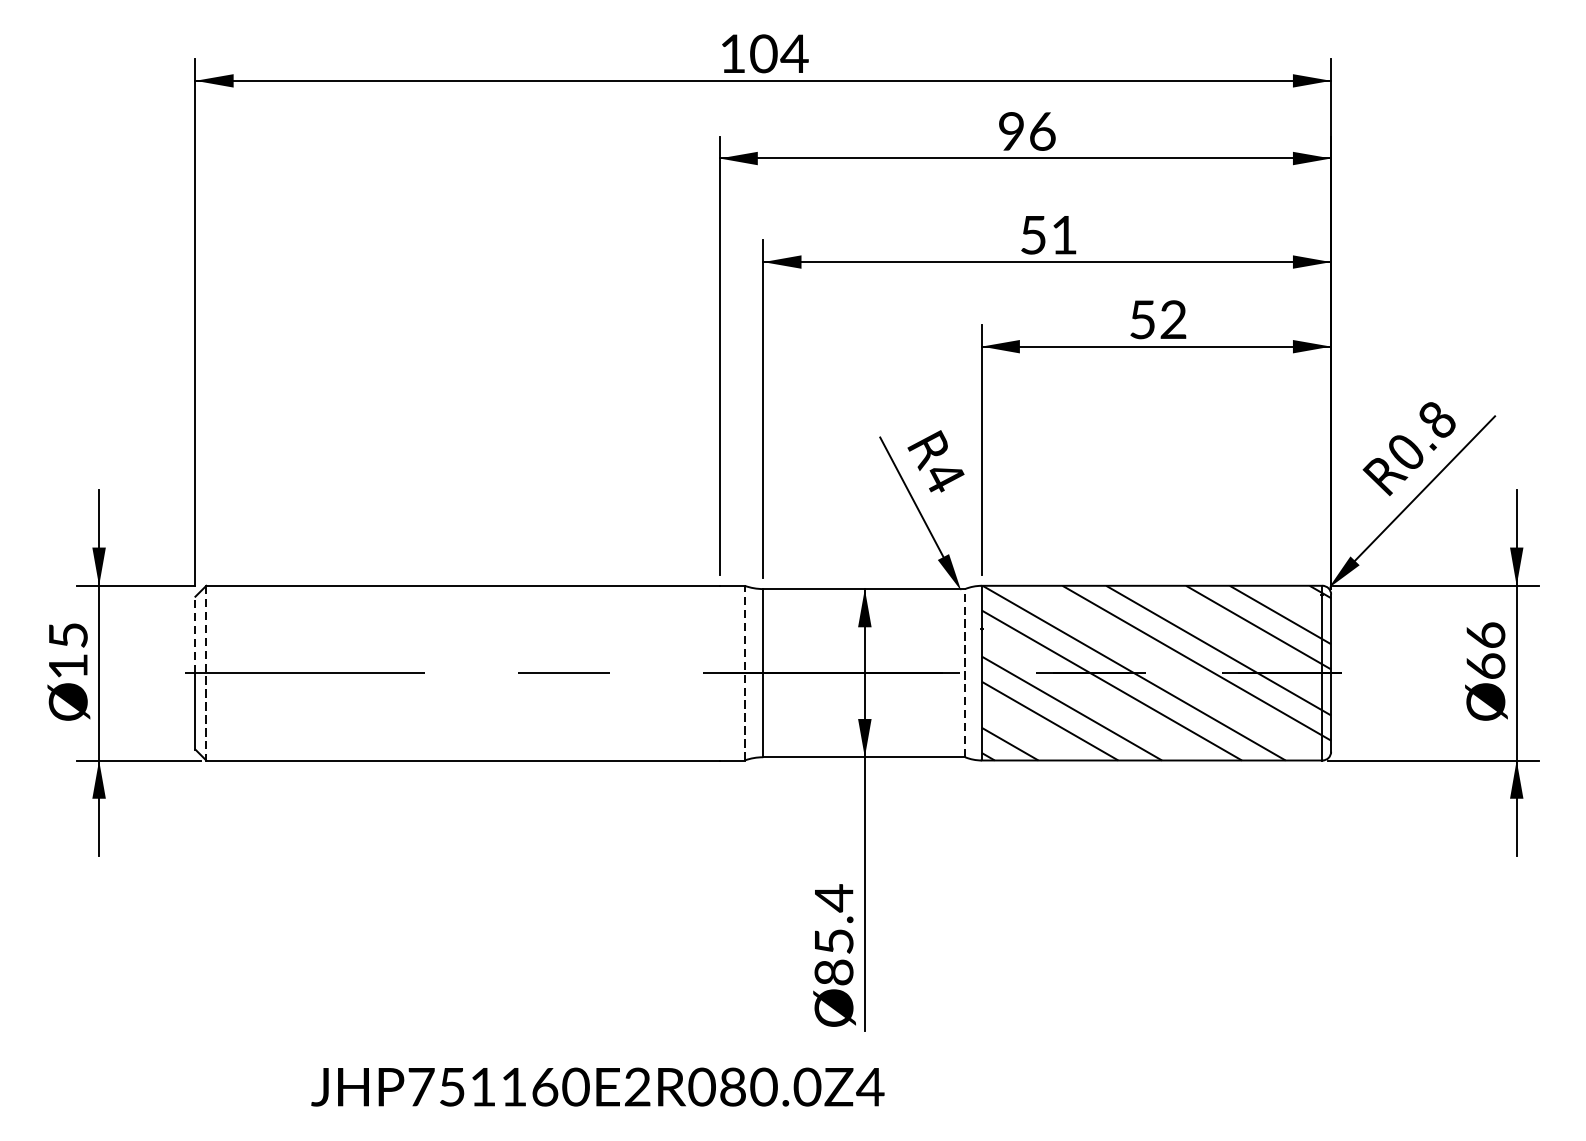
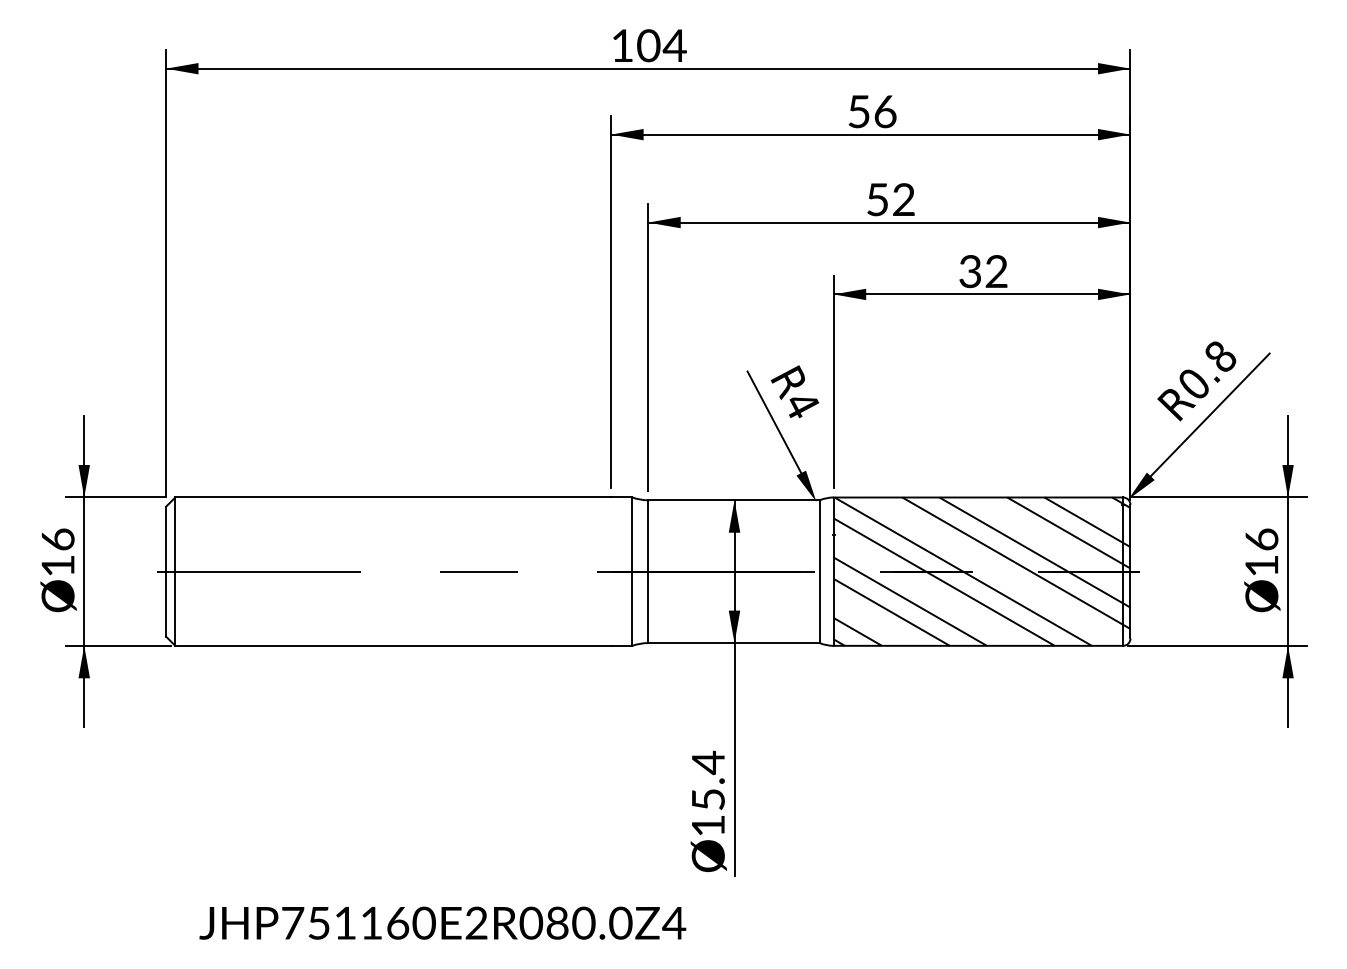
text: (1010, 131) -> (858, 111), 96 -> 56
text: (1063, 234) -> (903, 199), 51 -> 52
text: (1141, 319) -> (969, 271), 52 -> 32
line: (195, 634) -> (166, 538), dashed -> solid
text: (67, 635) -> (57, 539), 15 -> 16
text: (1485, 665) -> (1261, 565), 66 -> 16
line: (744, 672) -> (632, 571), dashed -> solid
line: (964, 672) -> (819, 571), dashed -> solid
line: (206, 674) -> (175, 572), dashed -> solid
text: (833, 972) -> (707, 825), 85.4 -> 15.4
text: (597, 1086) -> (442, 922), moved

